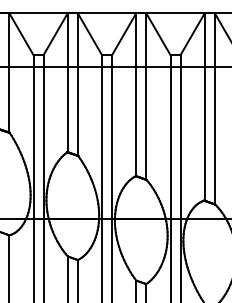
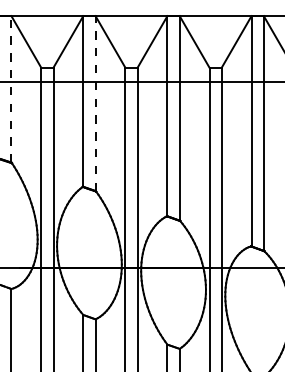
line: (9, 72) -> (11, 88), solid -> dashed
line: (77, 84) -> (95, 103), solid -> dashed

